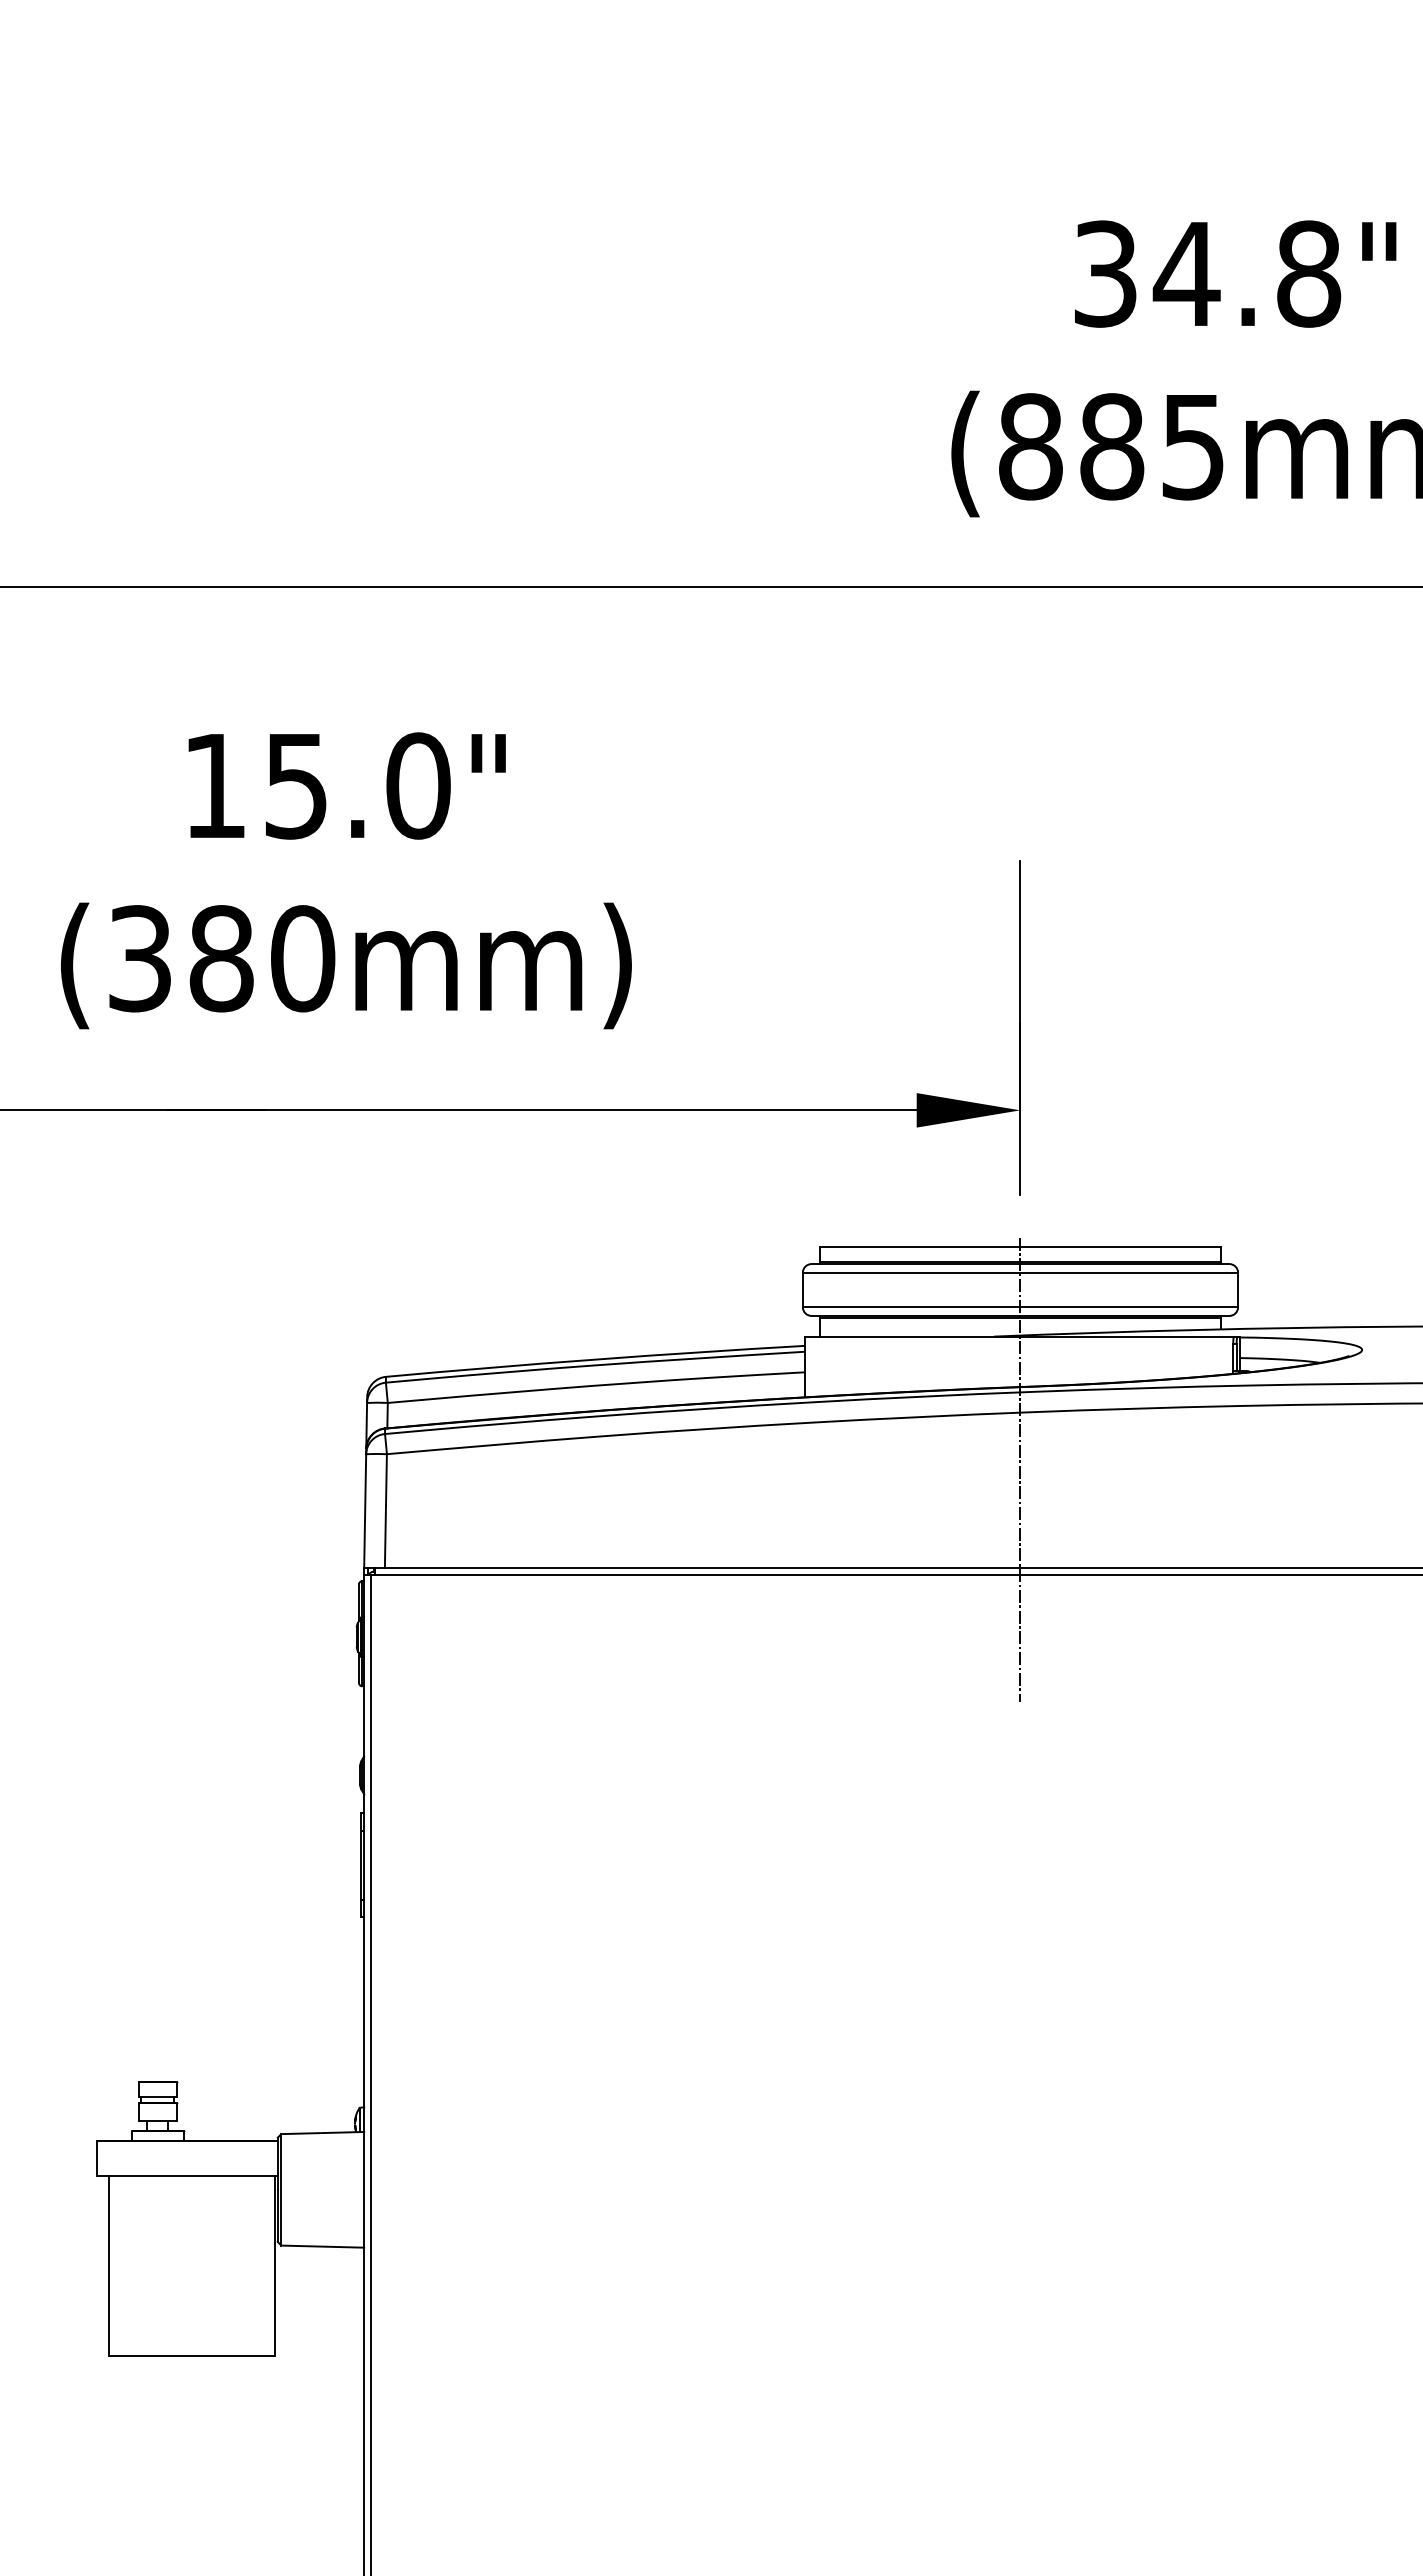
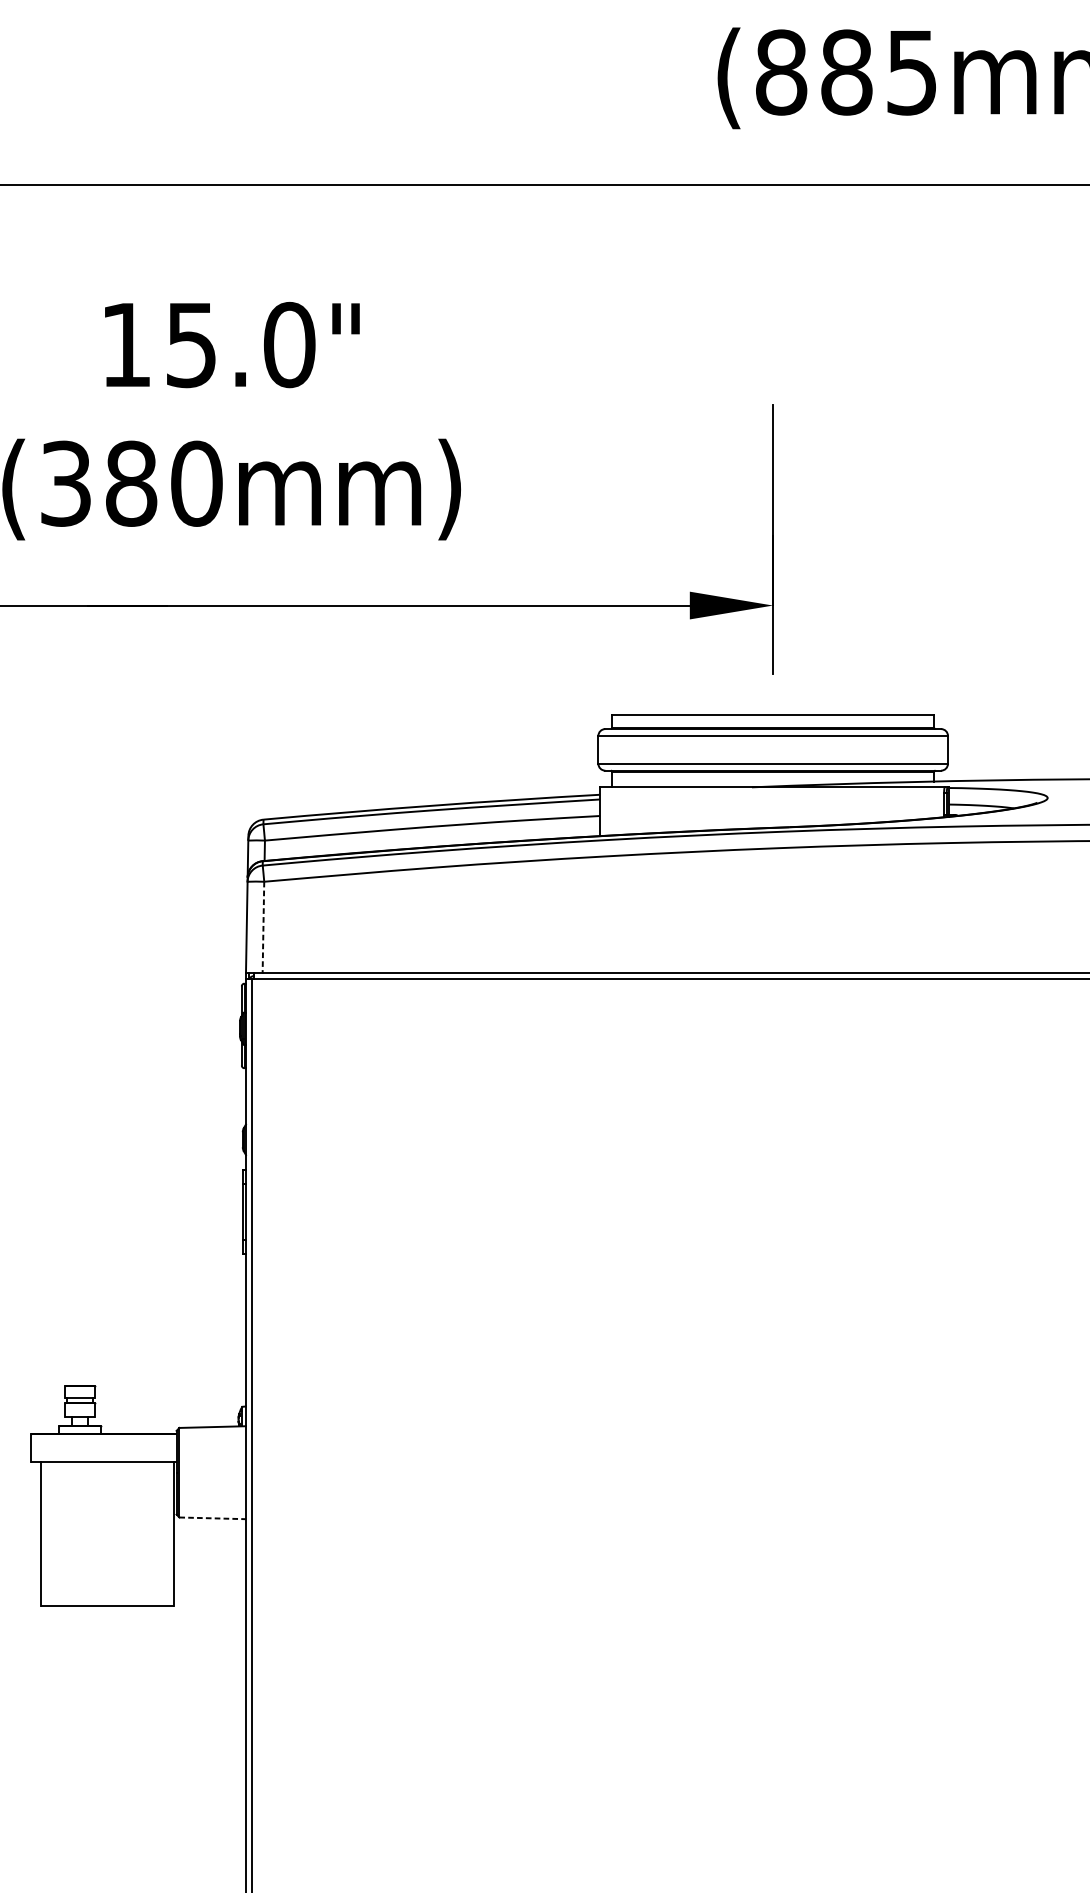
line: (1020, 1469) -> (773, 894), removed
line: (385, 1511) -> (263, 927), solid -> dashed
line: (323, 2246) -> (213, 1518), solid -> dashed

